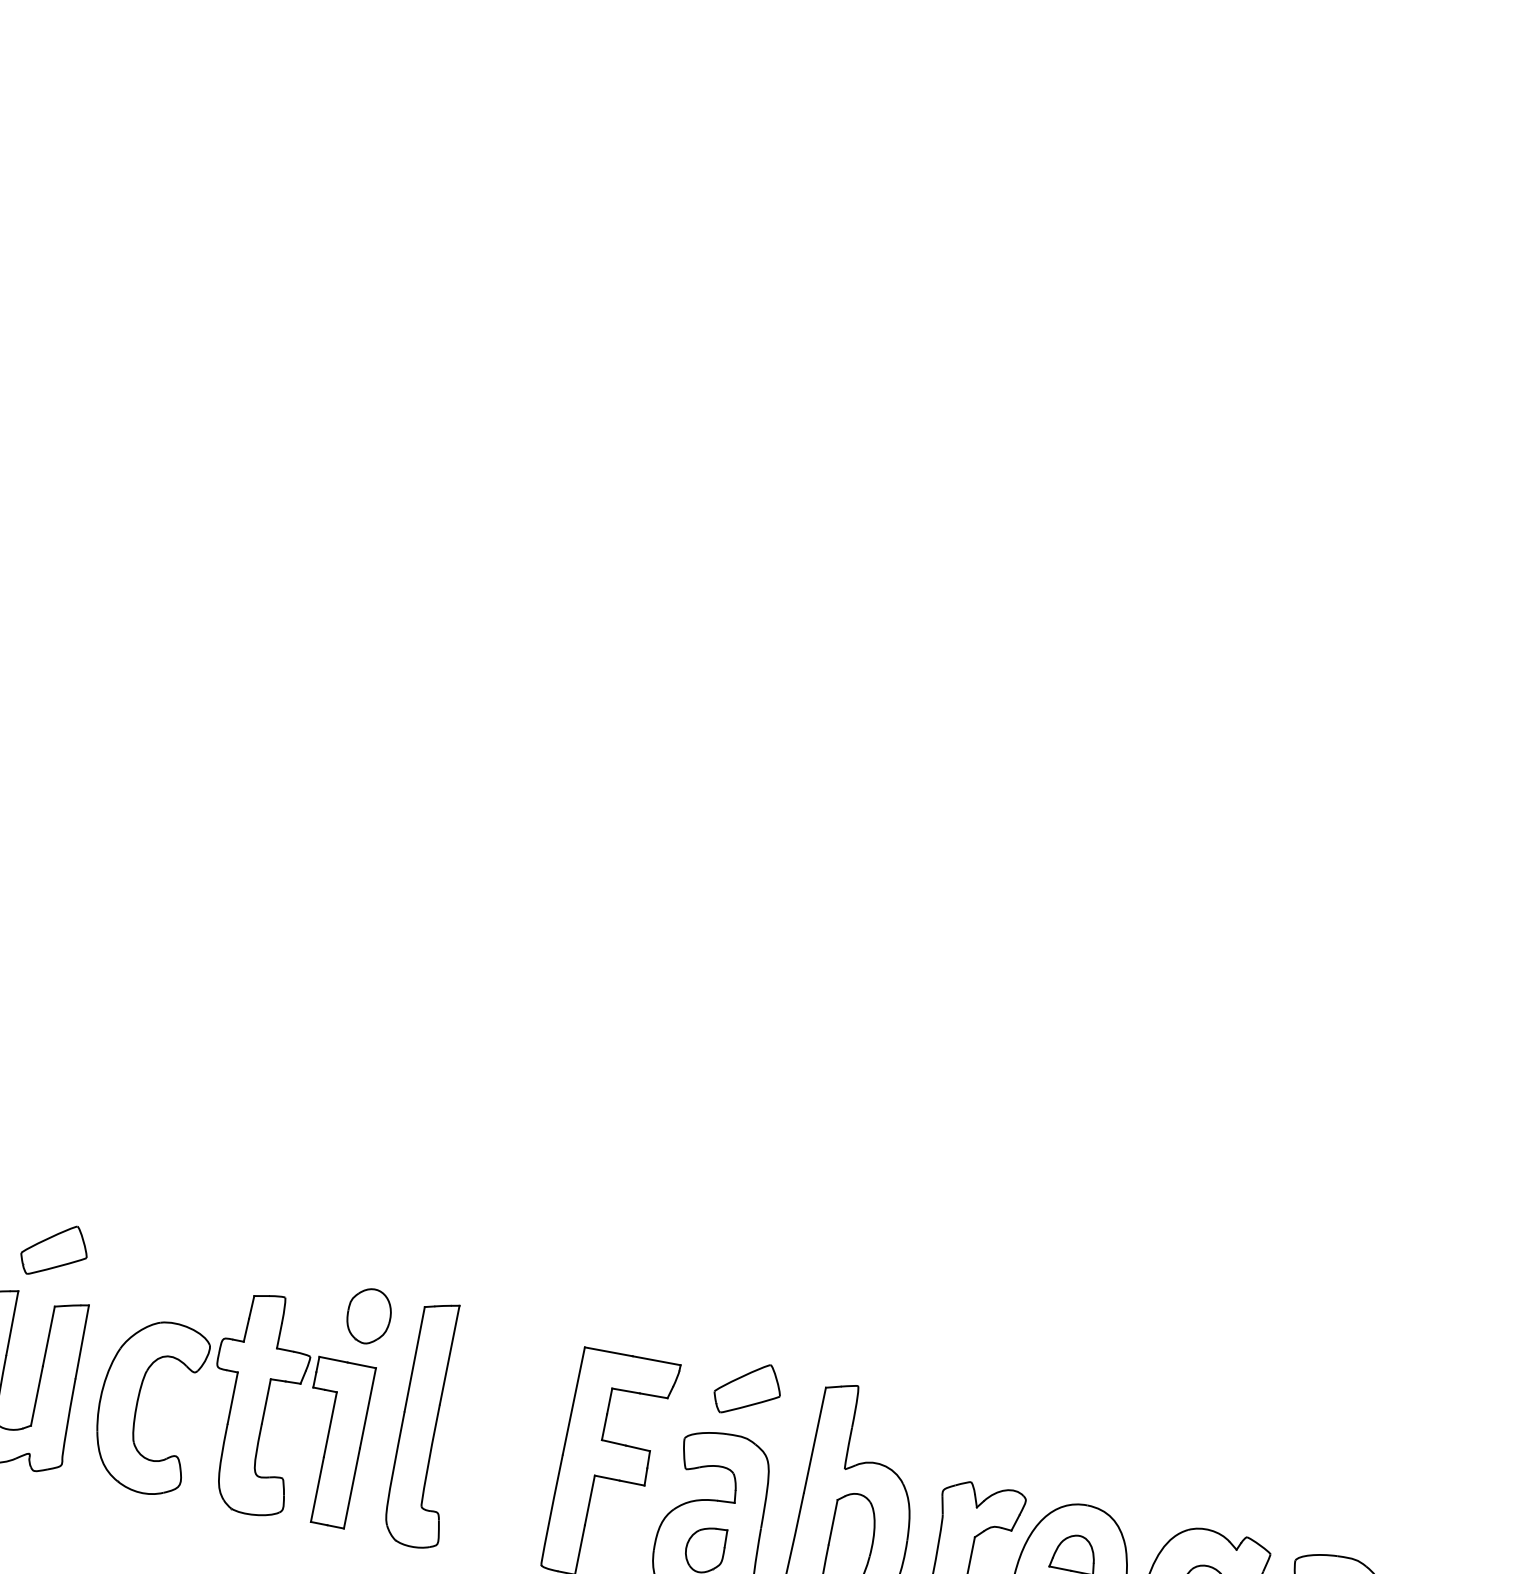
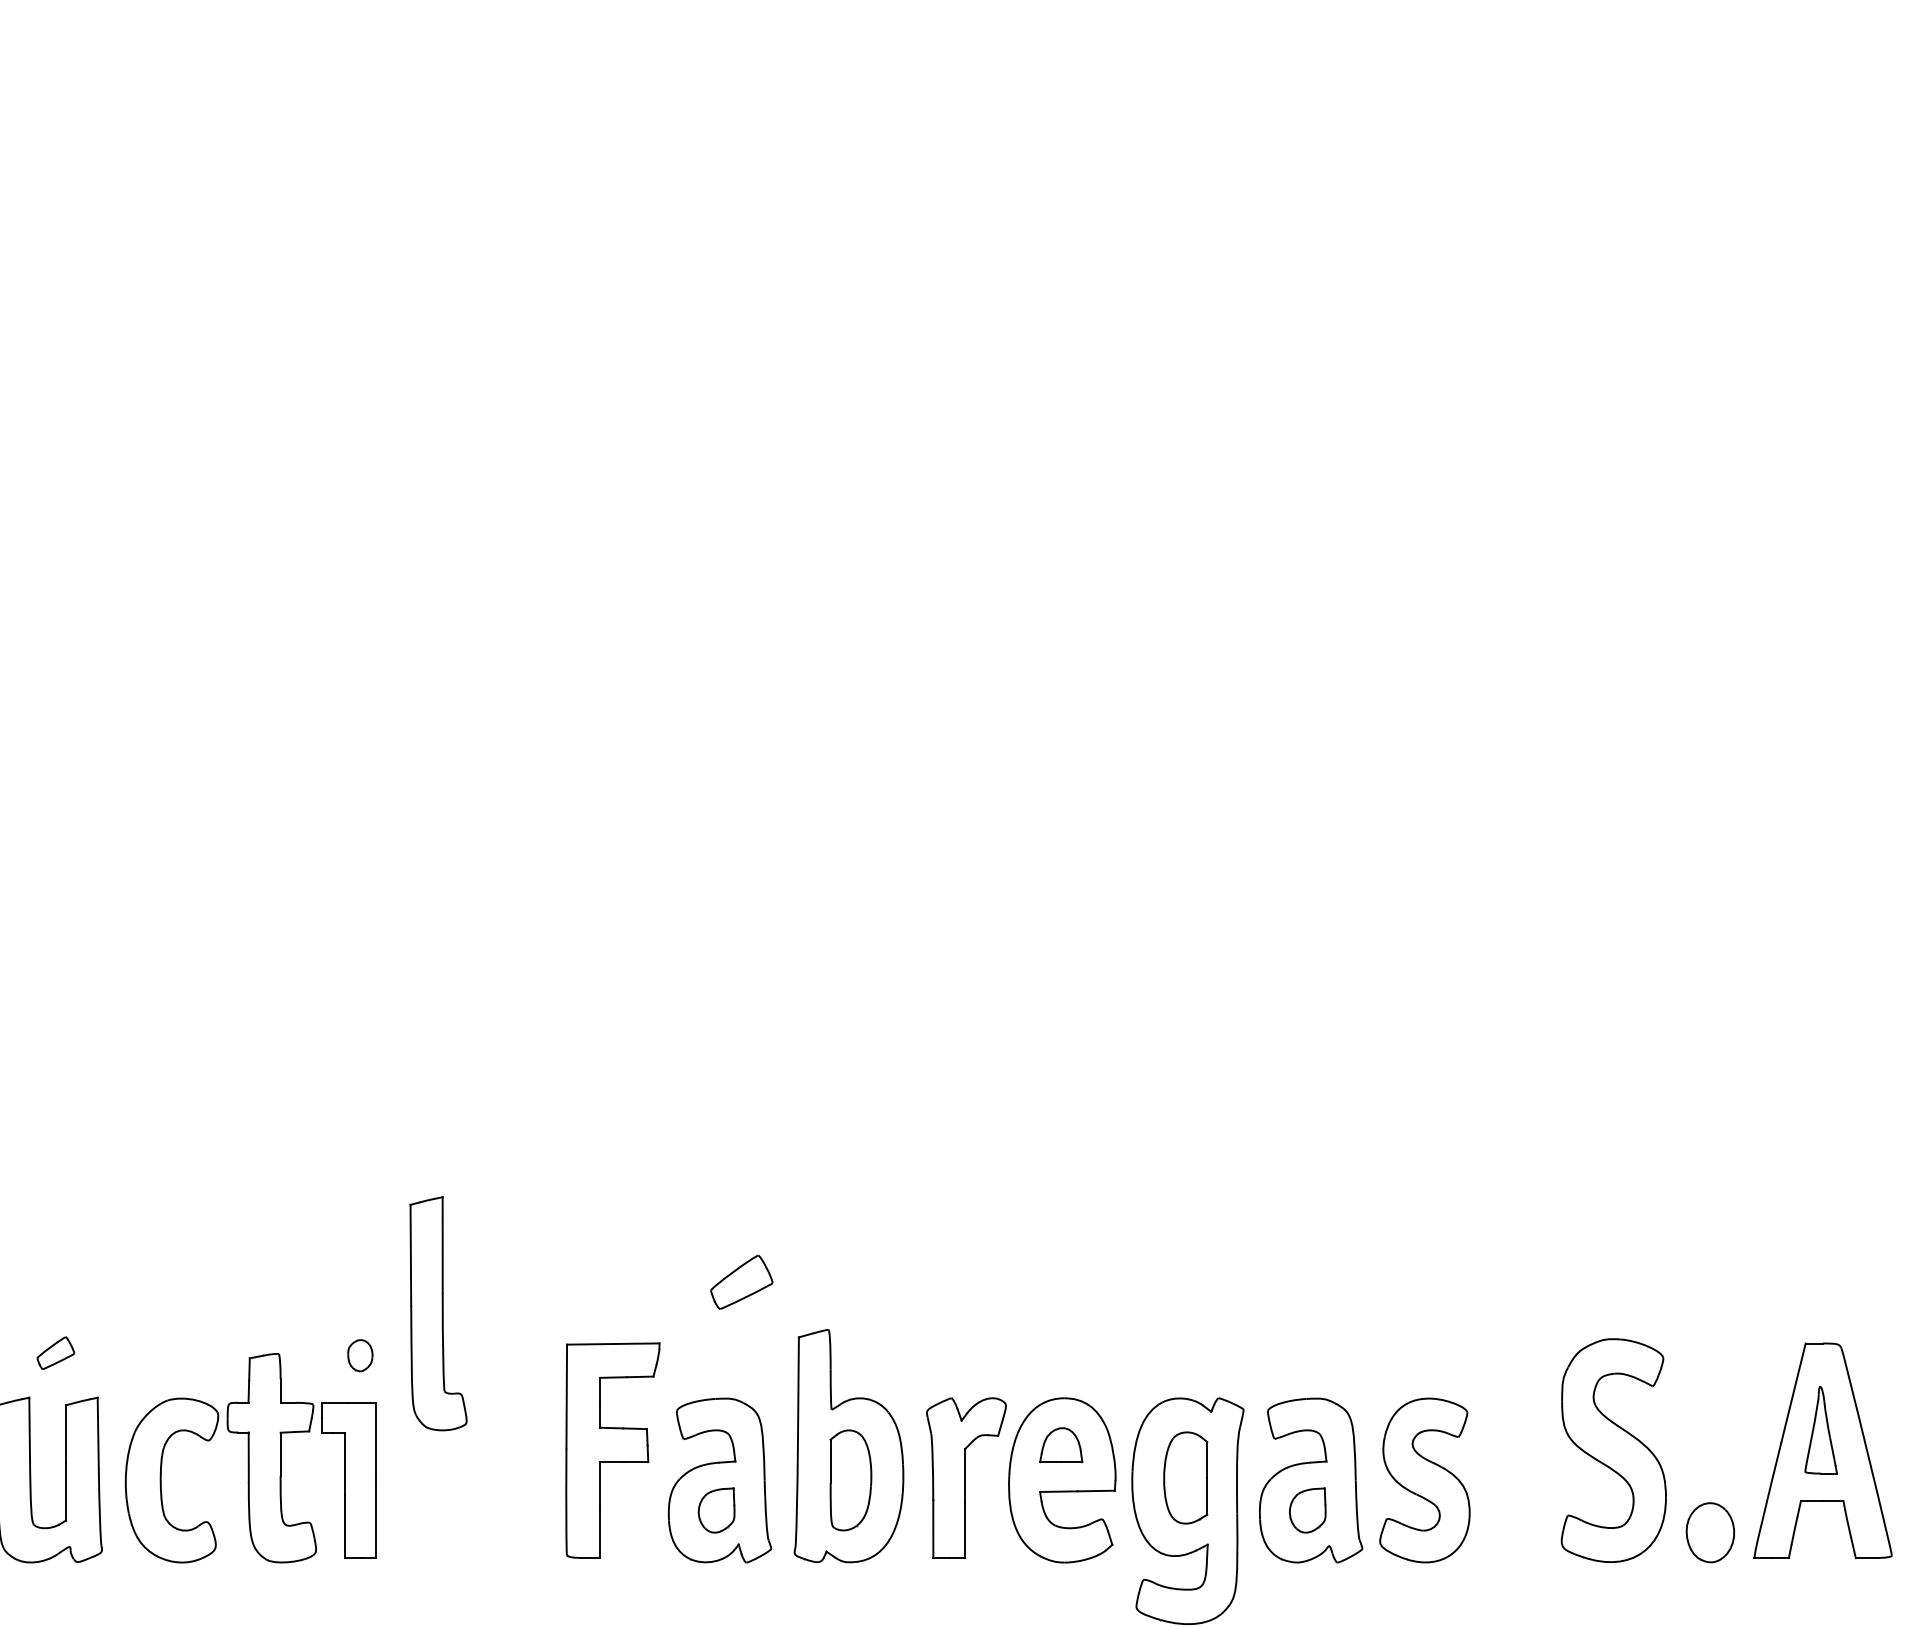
part: (54, 1249) -> (55, 1352), size x0.6
part: (369, 1315) -> (360, 1355), size x0.6
part: (748, 1388) -> (741, 1281), moved
part: (431, 1425) -> (438, 1313), moved

